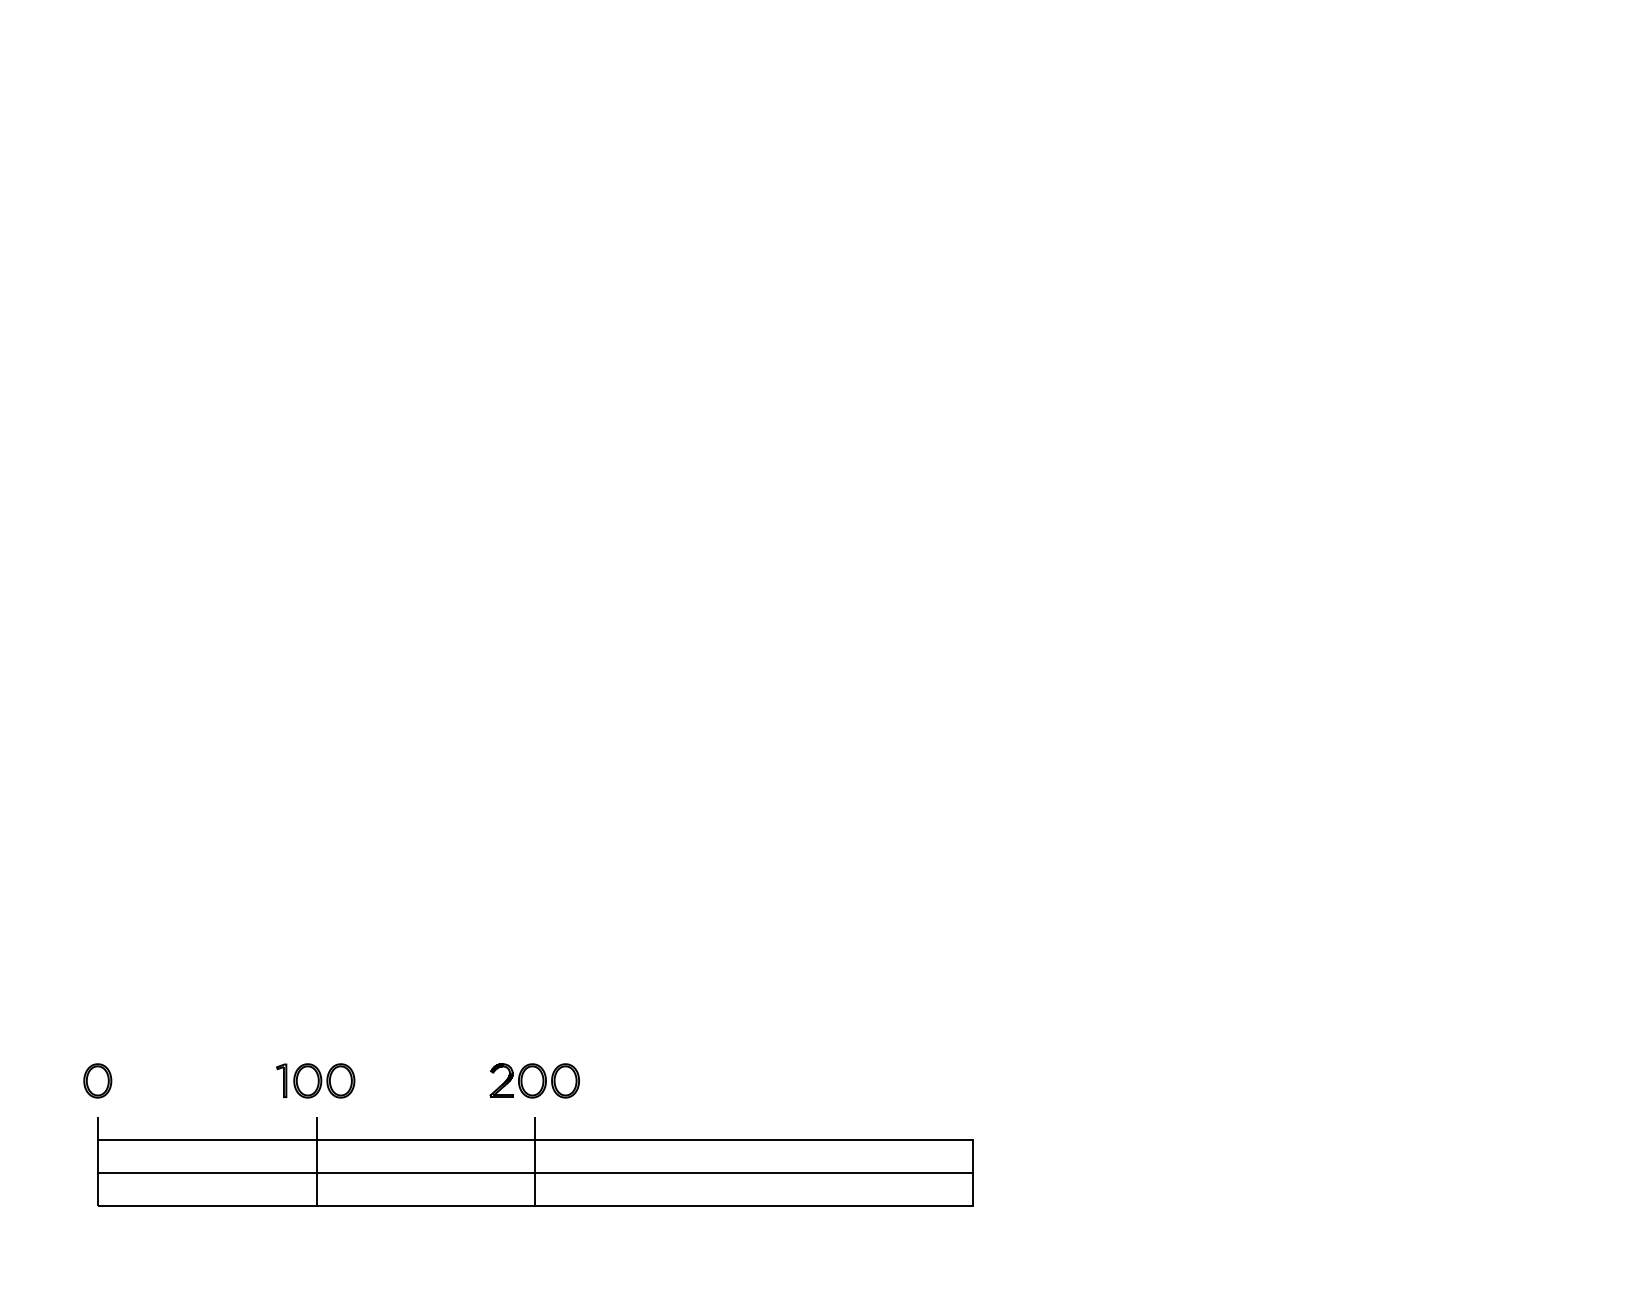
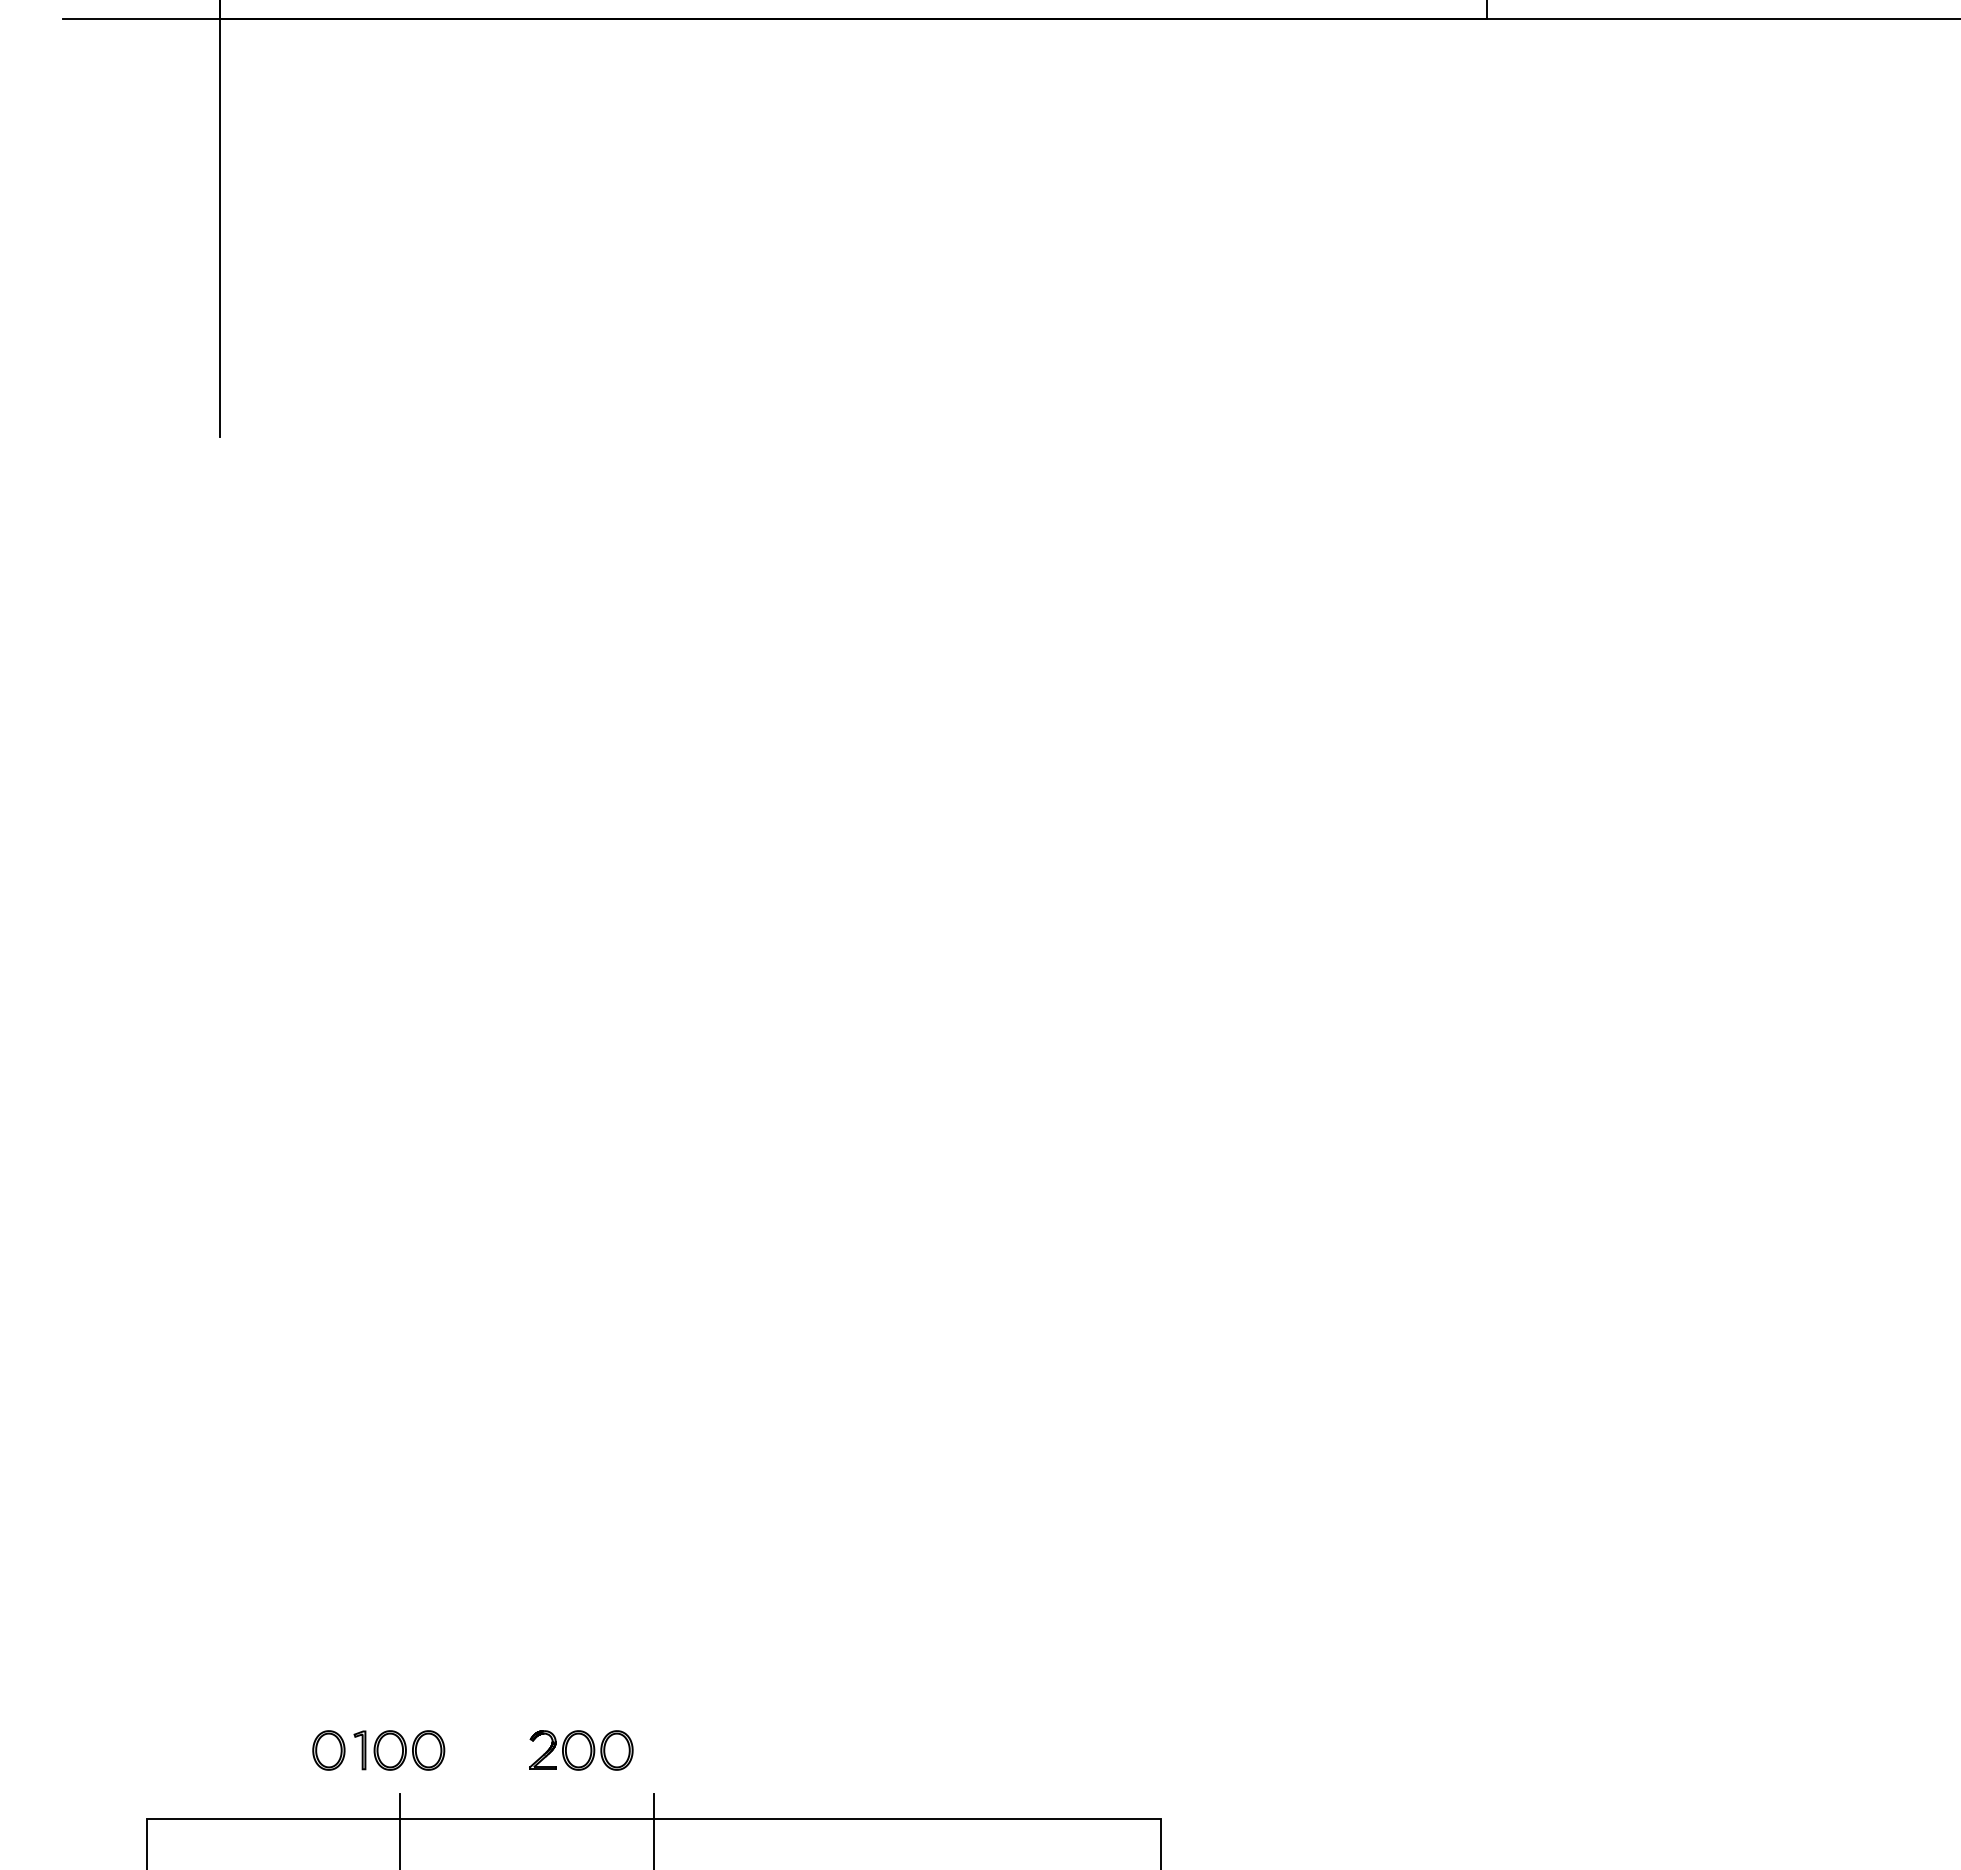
part: (97, 1080) -> (328, 1750), moved
part: (534, 1080) -> (581, 1750), moved
line: (97, 1128) -> (146, 1805), removed
line: (534, 1172) -> (653, 1856), removed

